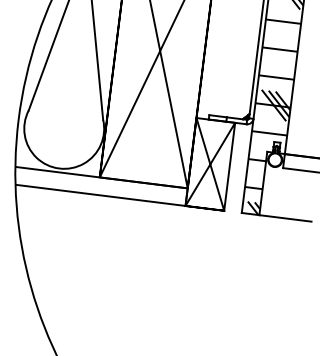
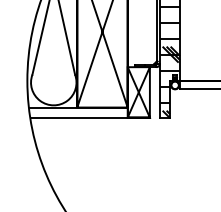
line: (284, 218) -> (184, 117), removed

